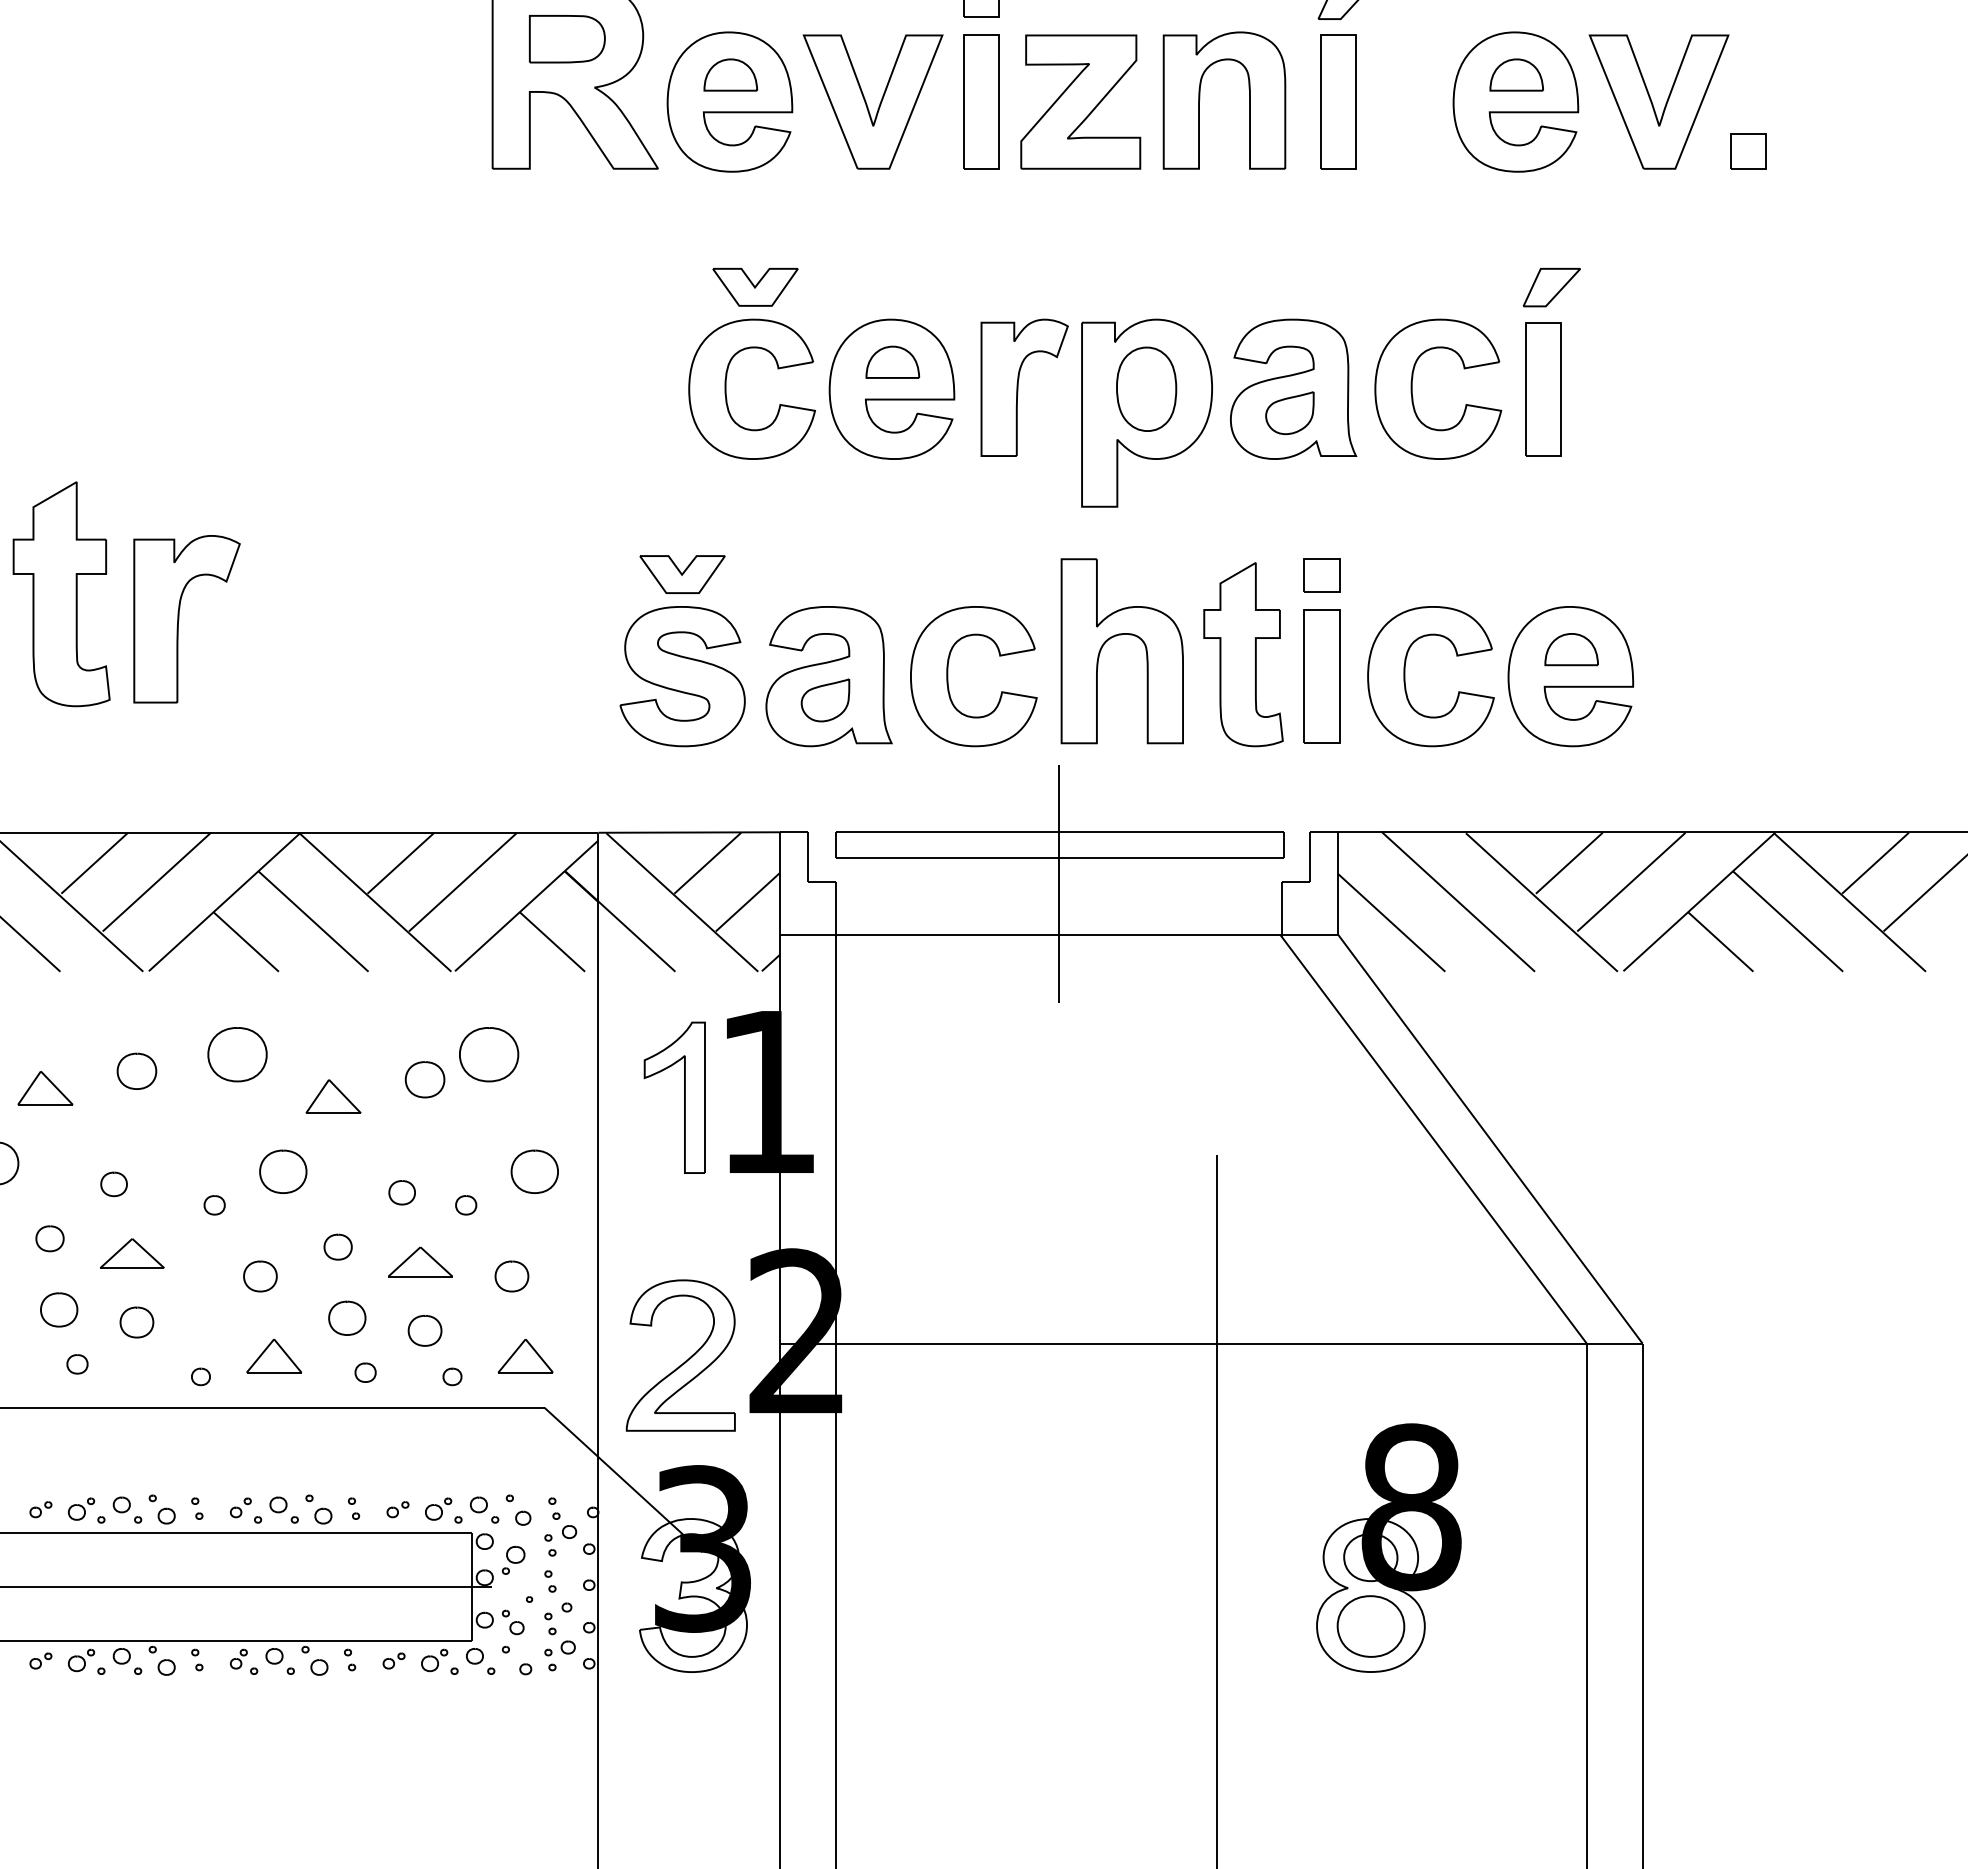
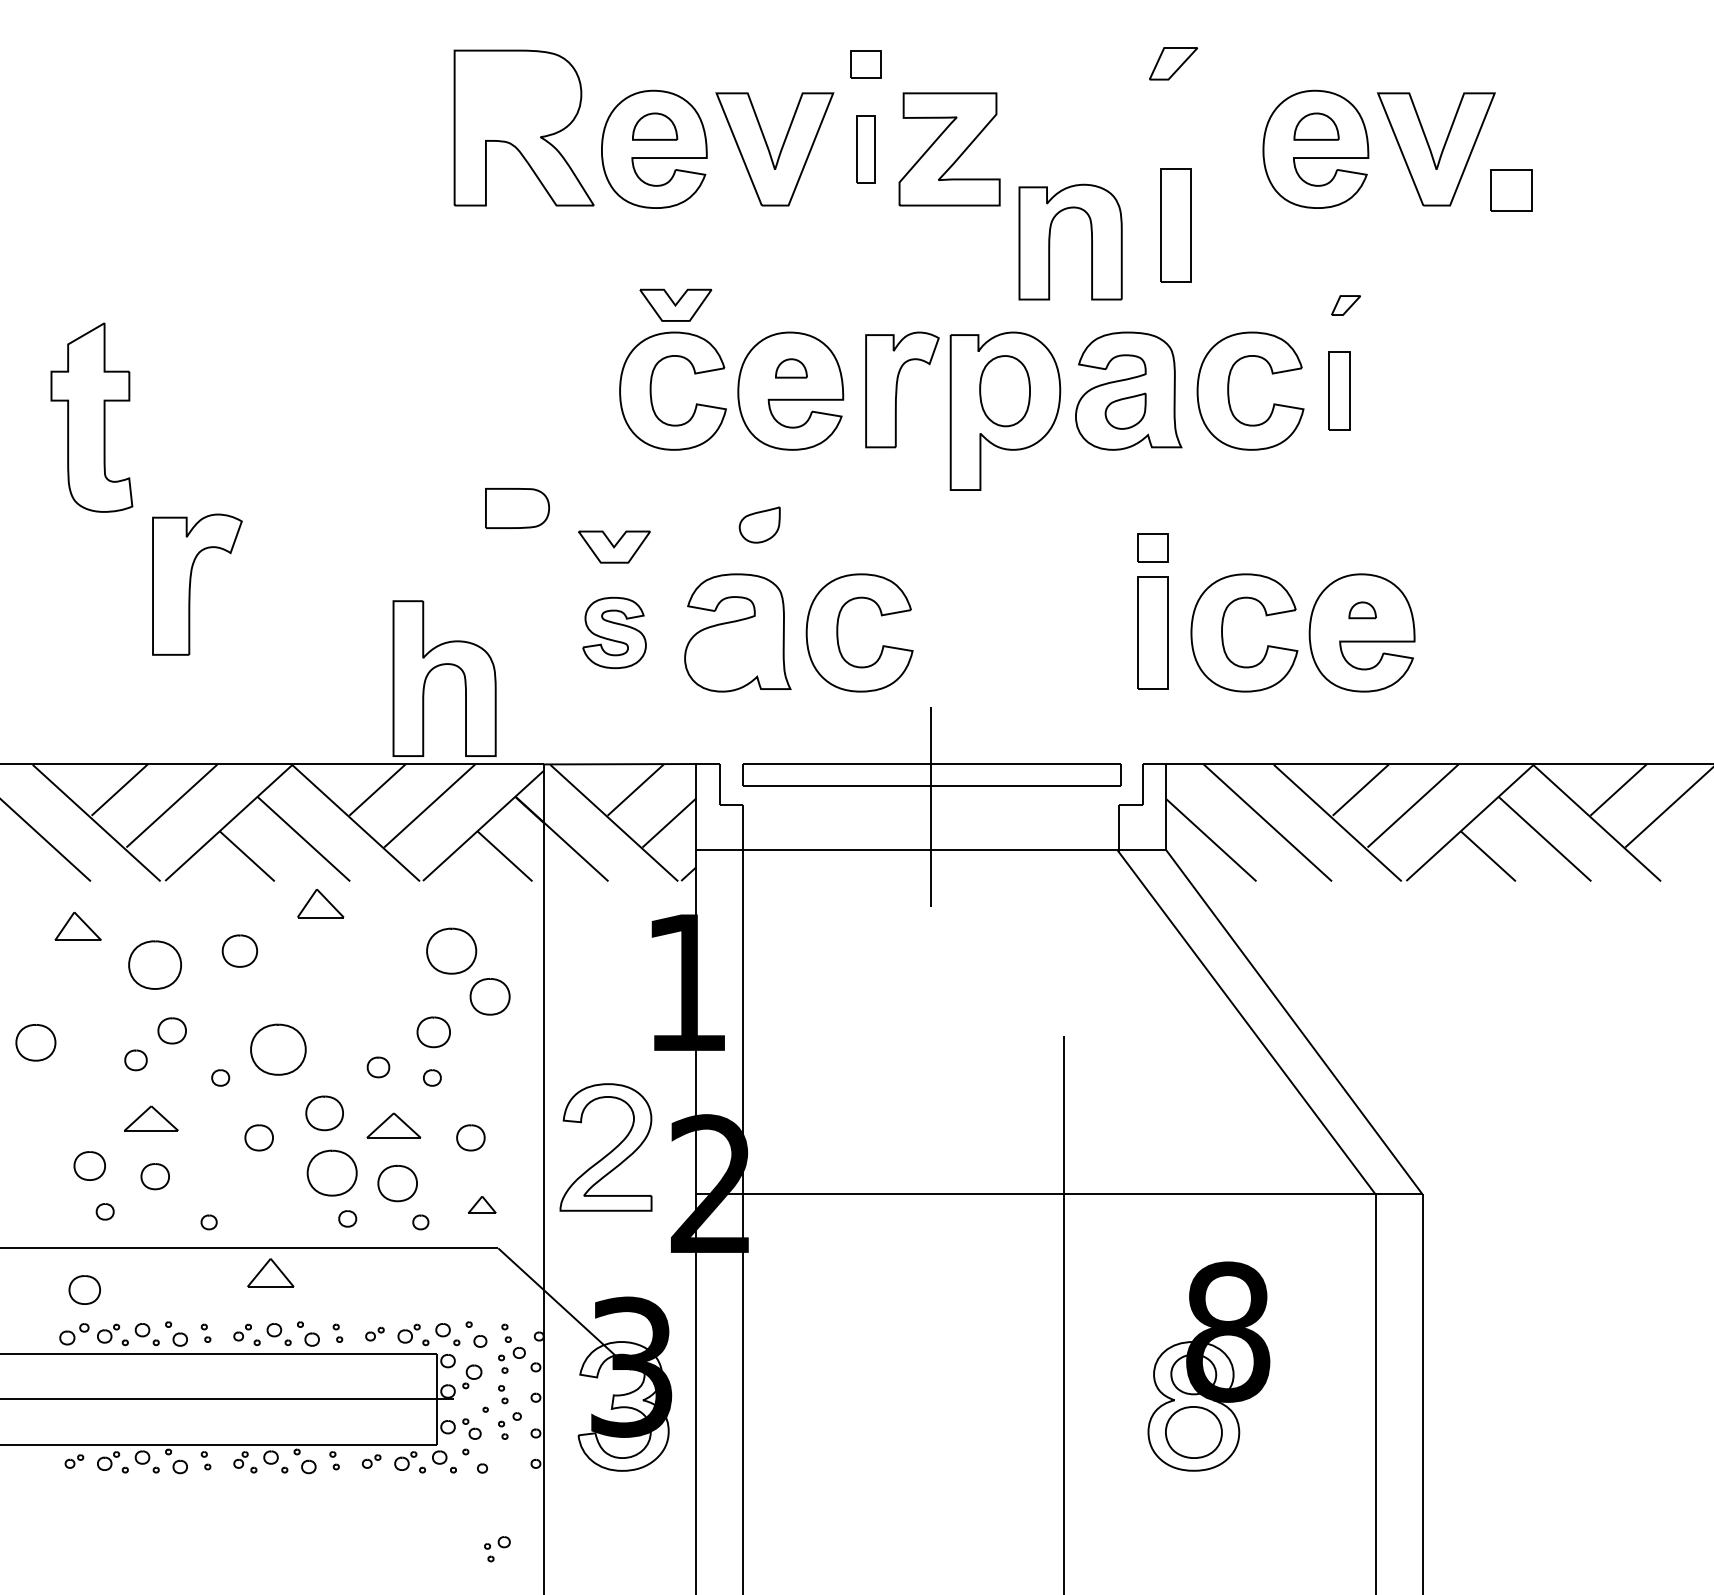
part: (567, 39) -> (517, 508), moved
part: (1200, 99) -> (1050, 241), moved
part: (980, 102) -> (865, 149), size x0.6
part: (1338, 102) -> (1175, 225), moved
part: (1748, 150) -> (1511, 190), size x1.4
part: (1551, 287) -> (1345, 305), size x0.6
part: (892, 362) -> (791, 368), size x0.7
part: (1543, 388) -> (1339, 390), size x0.7
part: (61, 594) -> (91, 417), moved
part: (1122, 635) -> (444, 665), moved
part: (1571, 649) -> (1362, 610), size x0.6
part: (1243, 654) -> (1086, 614), removed
part: (682, 676) -> (614, 632), size x0.6
part: (825, 699) -> (759, 524), moved
part: (237, 1053) -> (239, 950), size x0.7
part: (137, 1071) -> (155, 965), size x1.6
part: (424, 1079) -> (433, 1032), moved
part: (44, 1088) -> (77, 926), moved
part: (333, 1096) -> (320, 903), moved
part: (683, 1097) -> (615, 987), removed
part: (156, 1148) -> (171, 1030), added
part: (283, 1171) -> (278, 1049), size x1.4
part: (534, 1171) -> (489, 996), moved
part: (49, 1238) -> (81, 1105), removed
part: (338, 1246) -> (324, 1112), size x1.6
part: (347, 1317) -> (332, 1172), size x1.6
part: (424, 1330) -> (397, 1183), size x1.4
part: (273, 1355) -> (270, 1272), moved
part: (524, 1355) -> (481, 1204), size x0.6
part: (680, 1355) -> (605, 1147), moved
part: (52, 1456) -> (84, 1289), added
part: (41, 1508) -> (74, 1333), size x1.6
part: (560, 1656) -> (497, 1549), moved

